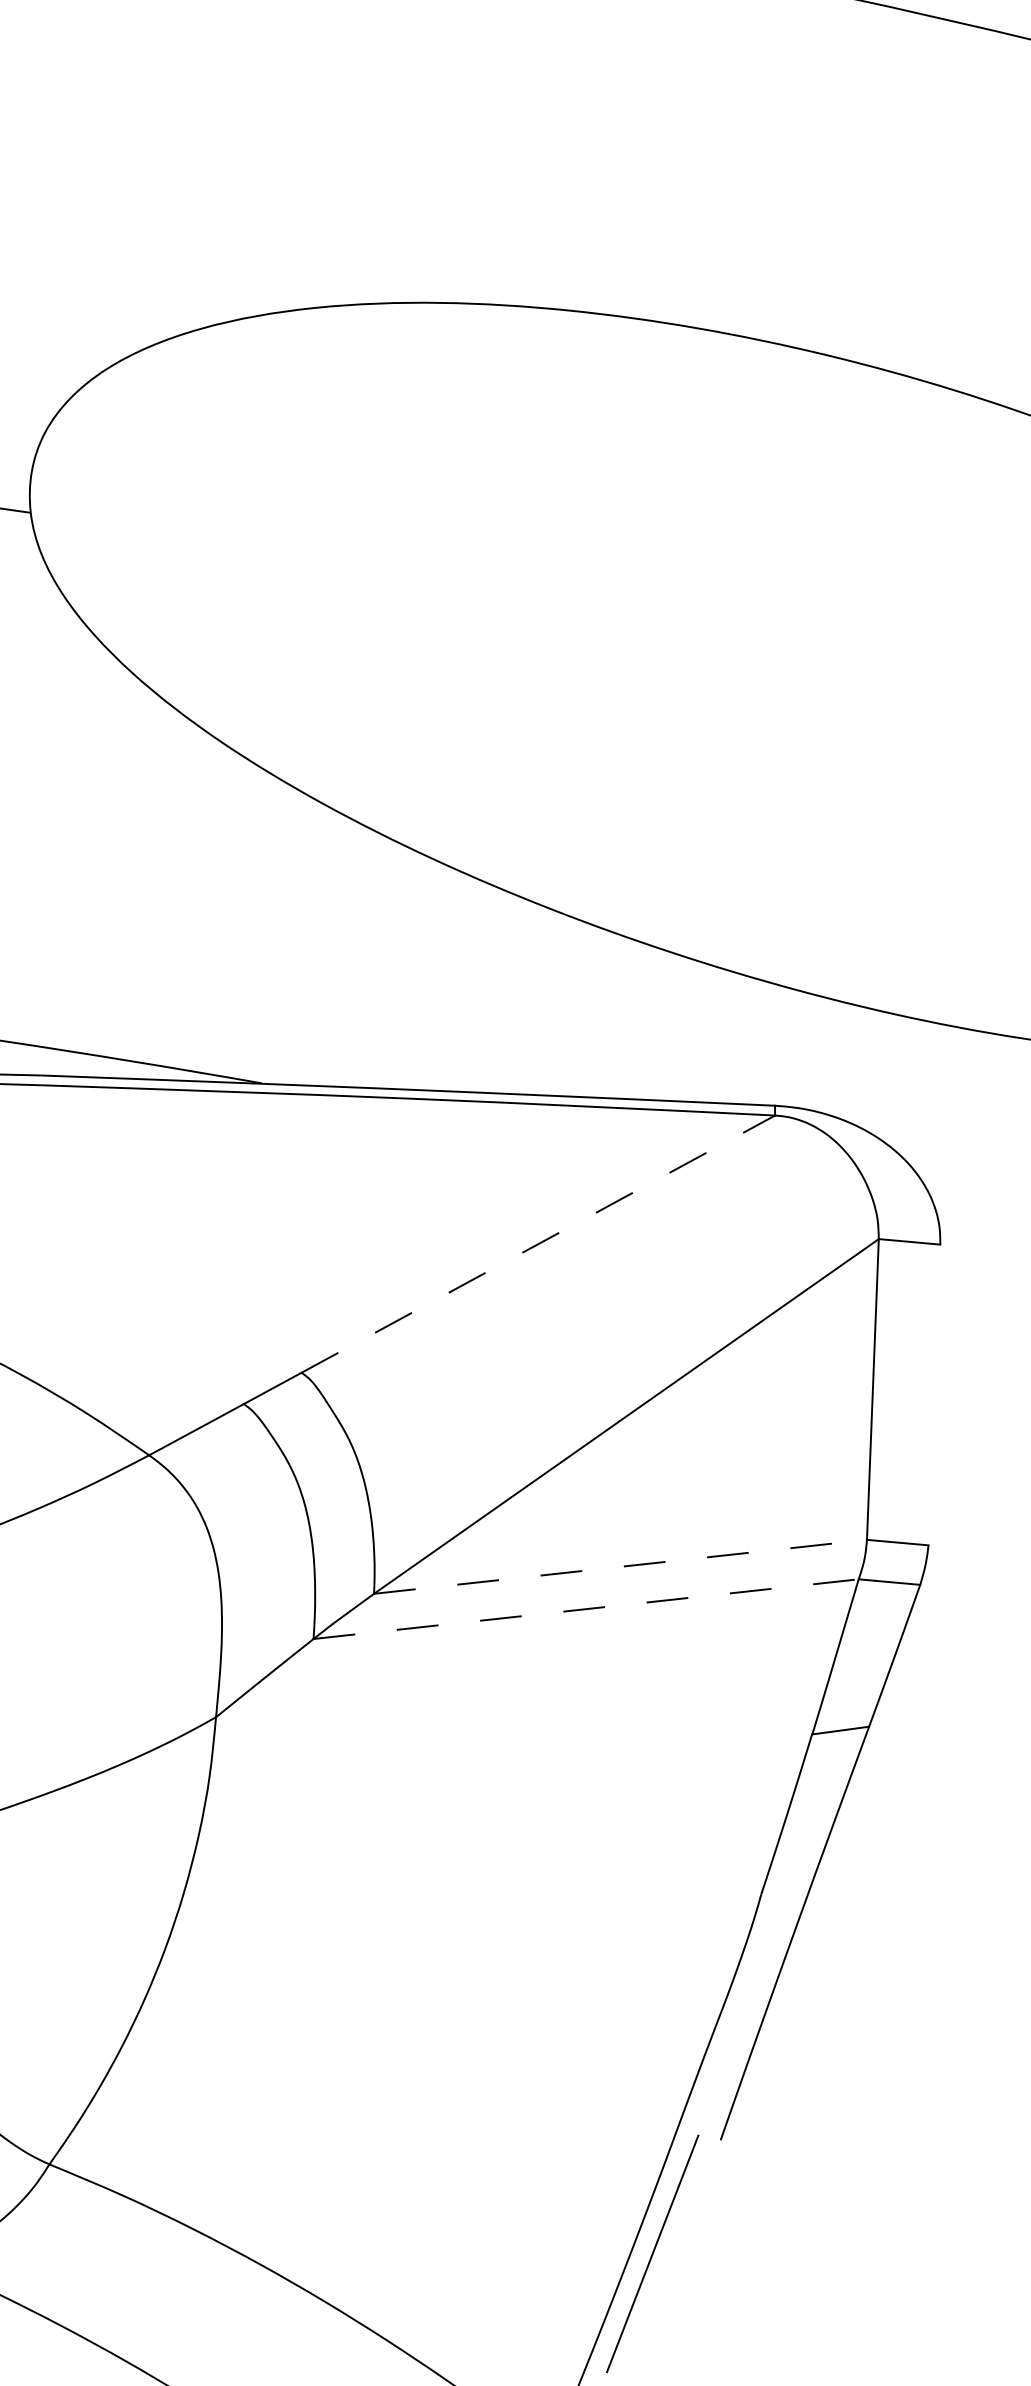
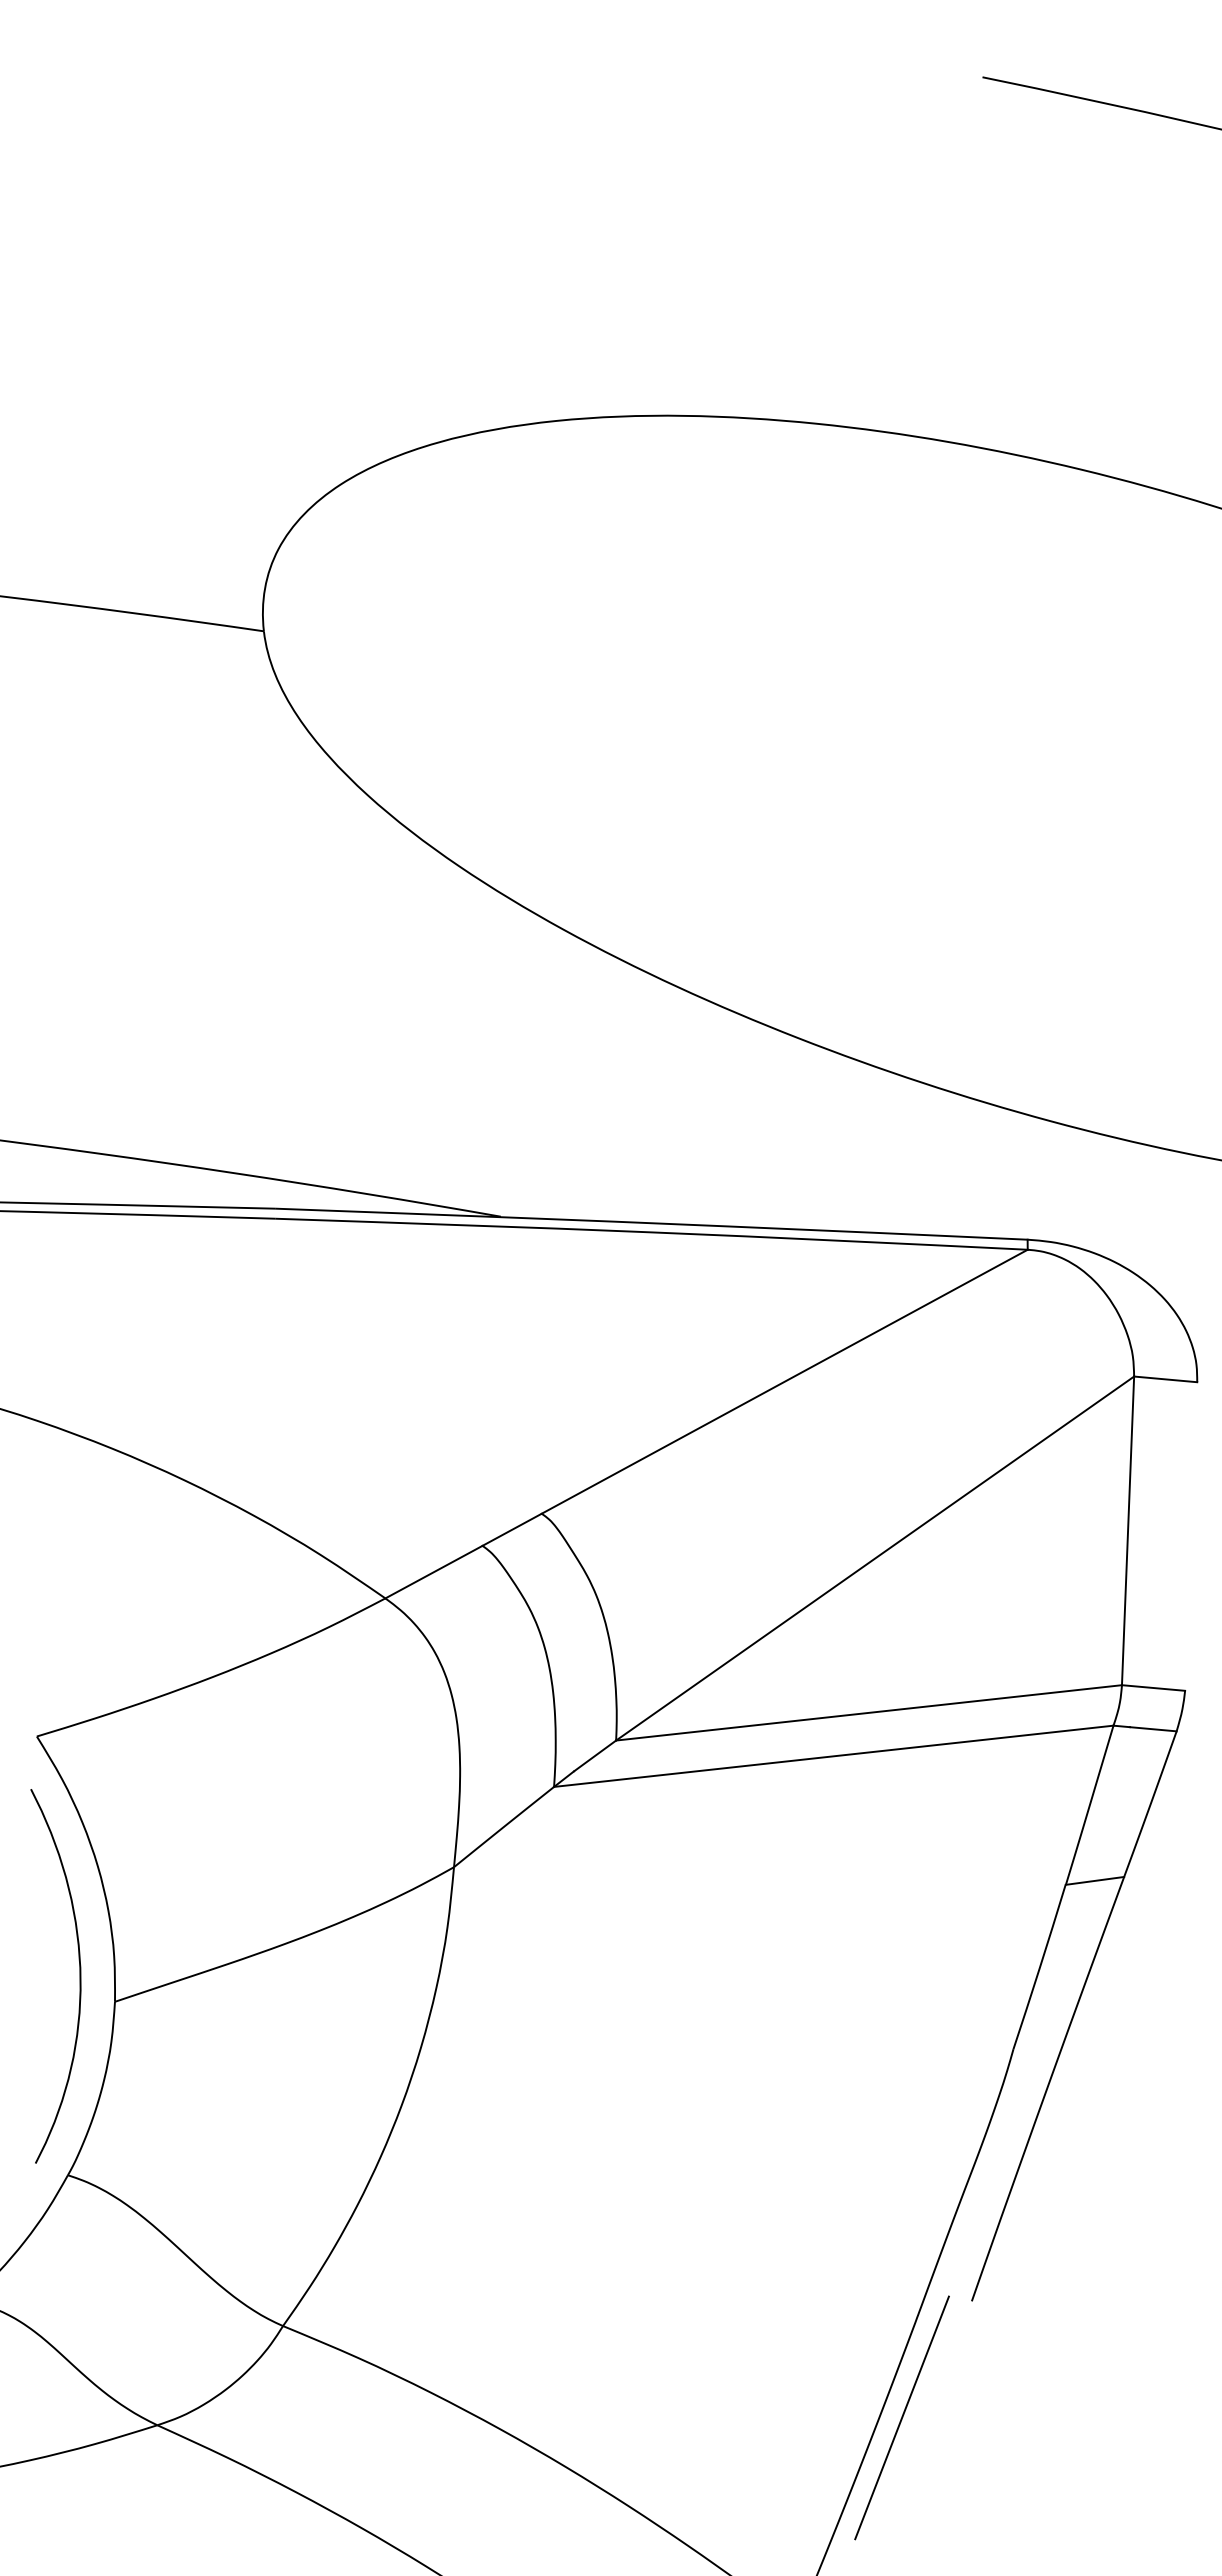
line: (538, 1243) -> (784, 1381), dashed -> solid
line: (620, 1566) -> (869, 1712), dashed -> solid
line: (586, 1609) -> (834, 1756), dashed -> solid

